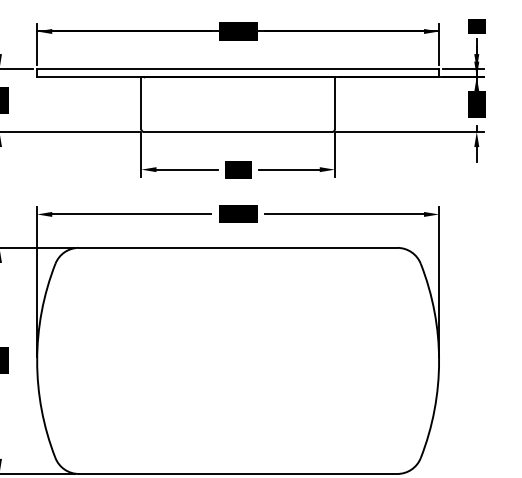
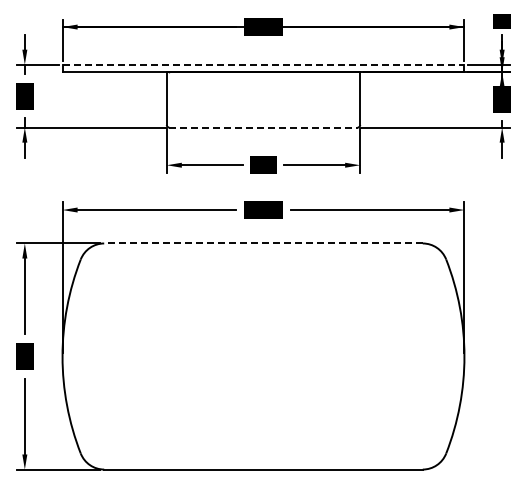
line: (238, 68) -> (263, 64), solid -> dashed
line: (238, 131) -> (263, 127), solid -> dashed
line: (238, 247) -> (263, 243), solid -> dashed

